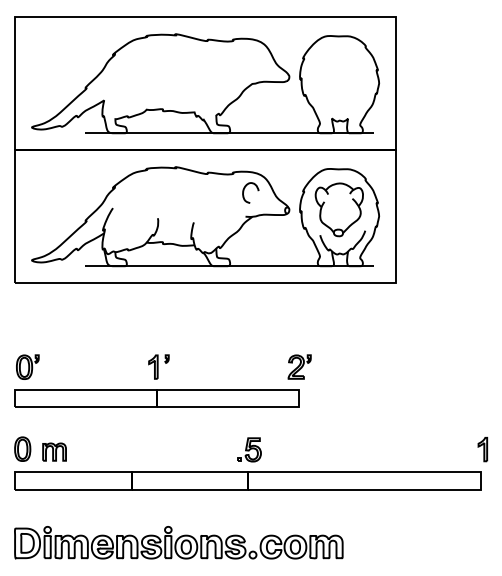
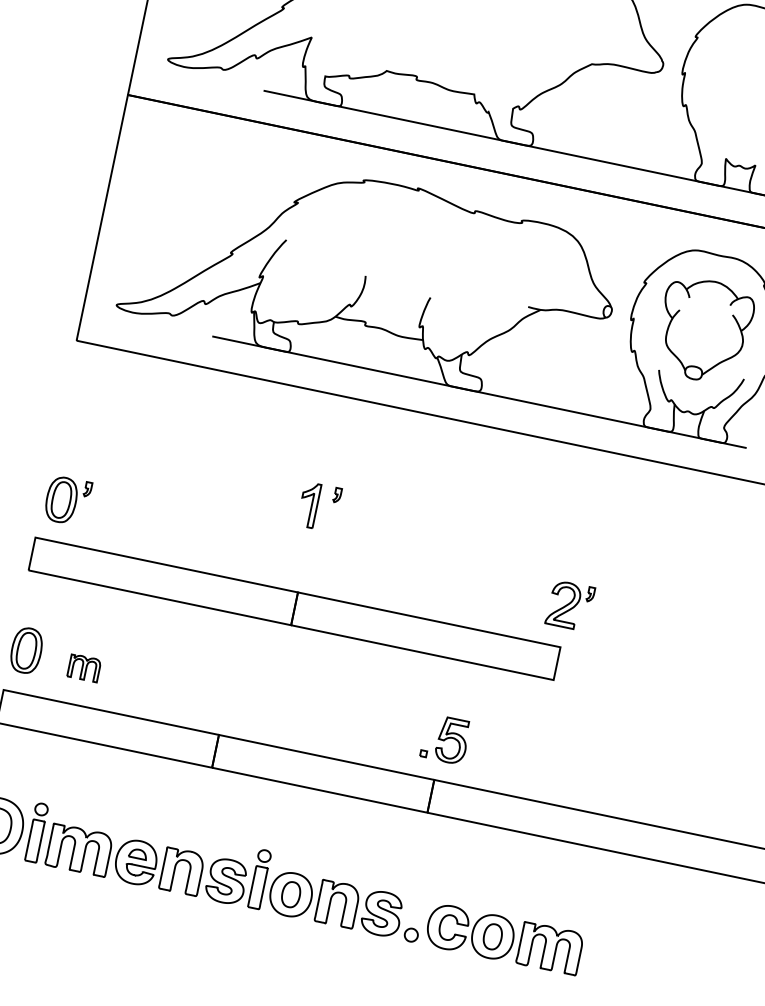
curve: (244, 191) -> (535, 259), removed
part: (158, 366) -> (318, 505), moved
part: (54, 451) -> (84, 667), size x0.7

